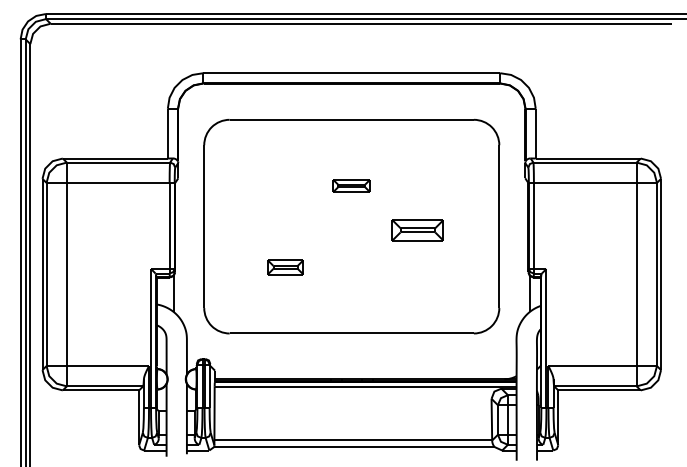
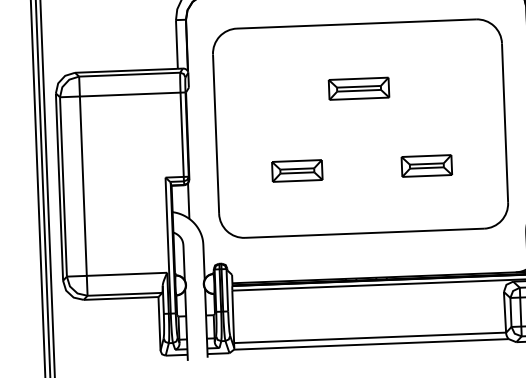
part: (351, 185) -> (358, 88), size x1.67
part: (417, 230) -> (426, 166), moved
part: (285, 267) -> (297, 171), size x1.43

